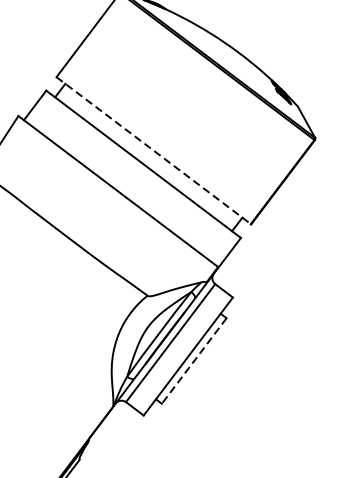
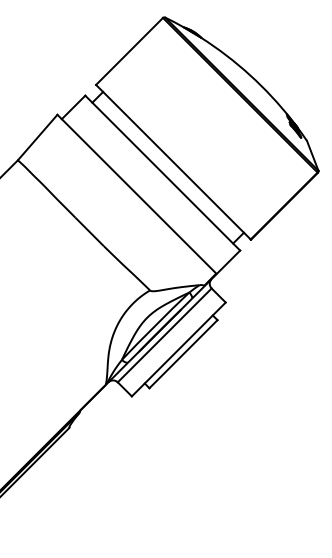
line: (153, 150) -> (173, 162), dashed -> solid
line: (194, 361) -> (183, 354), dashed -> solid

